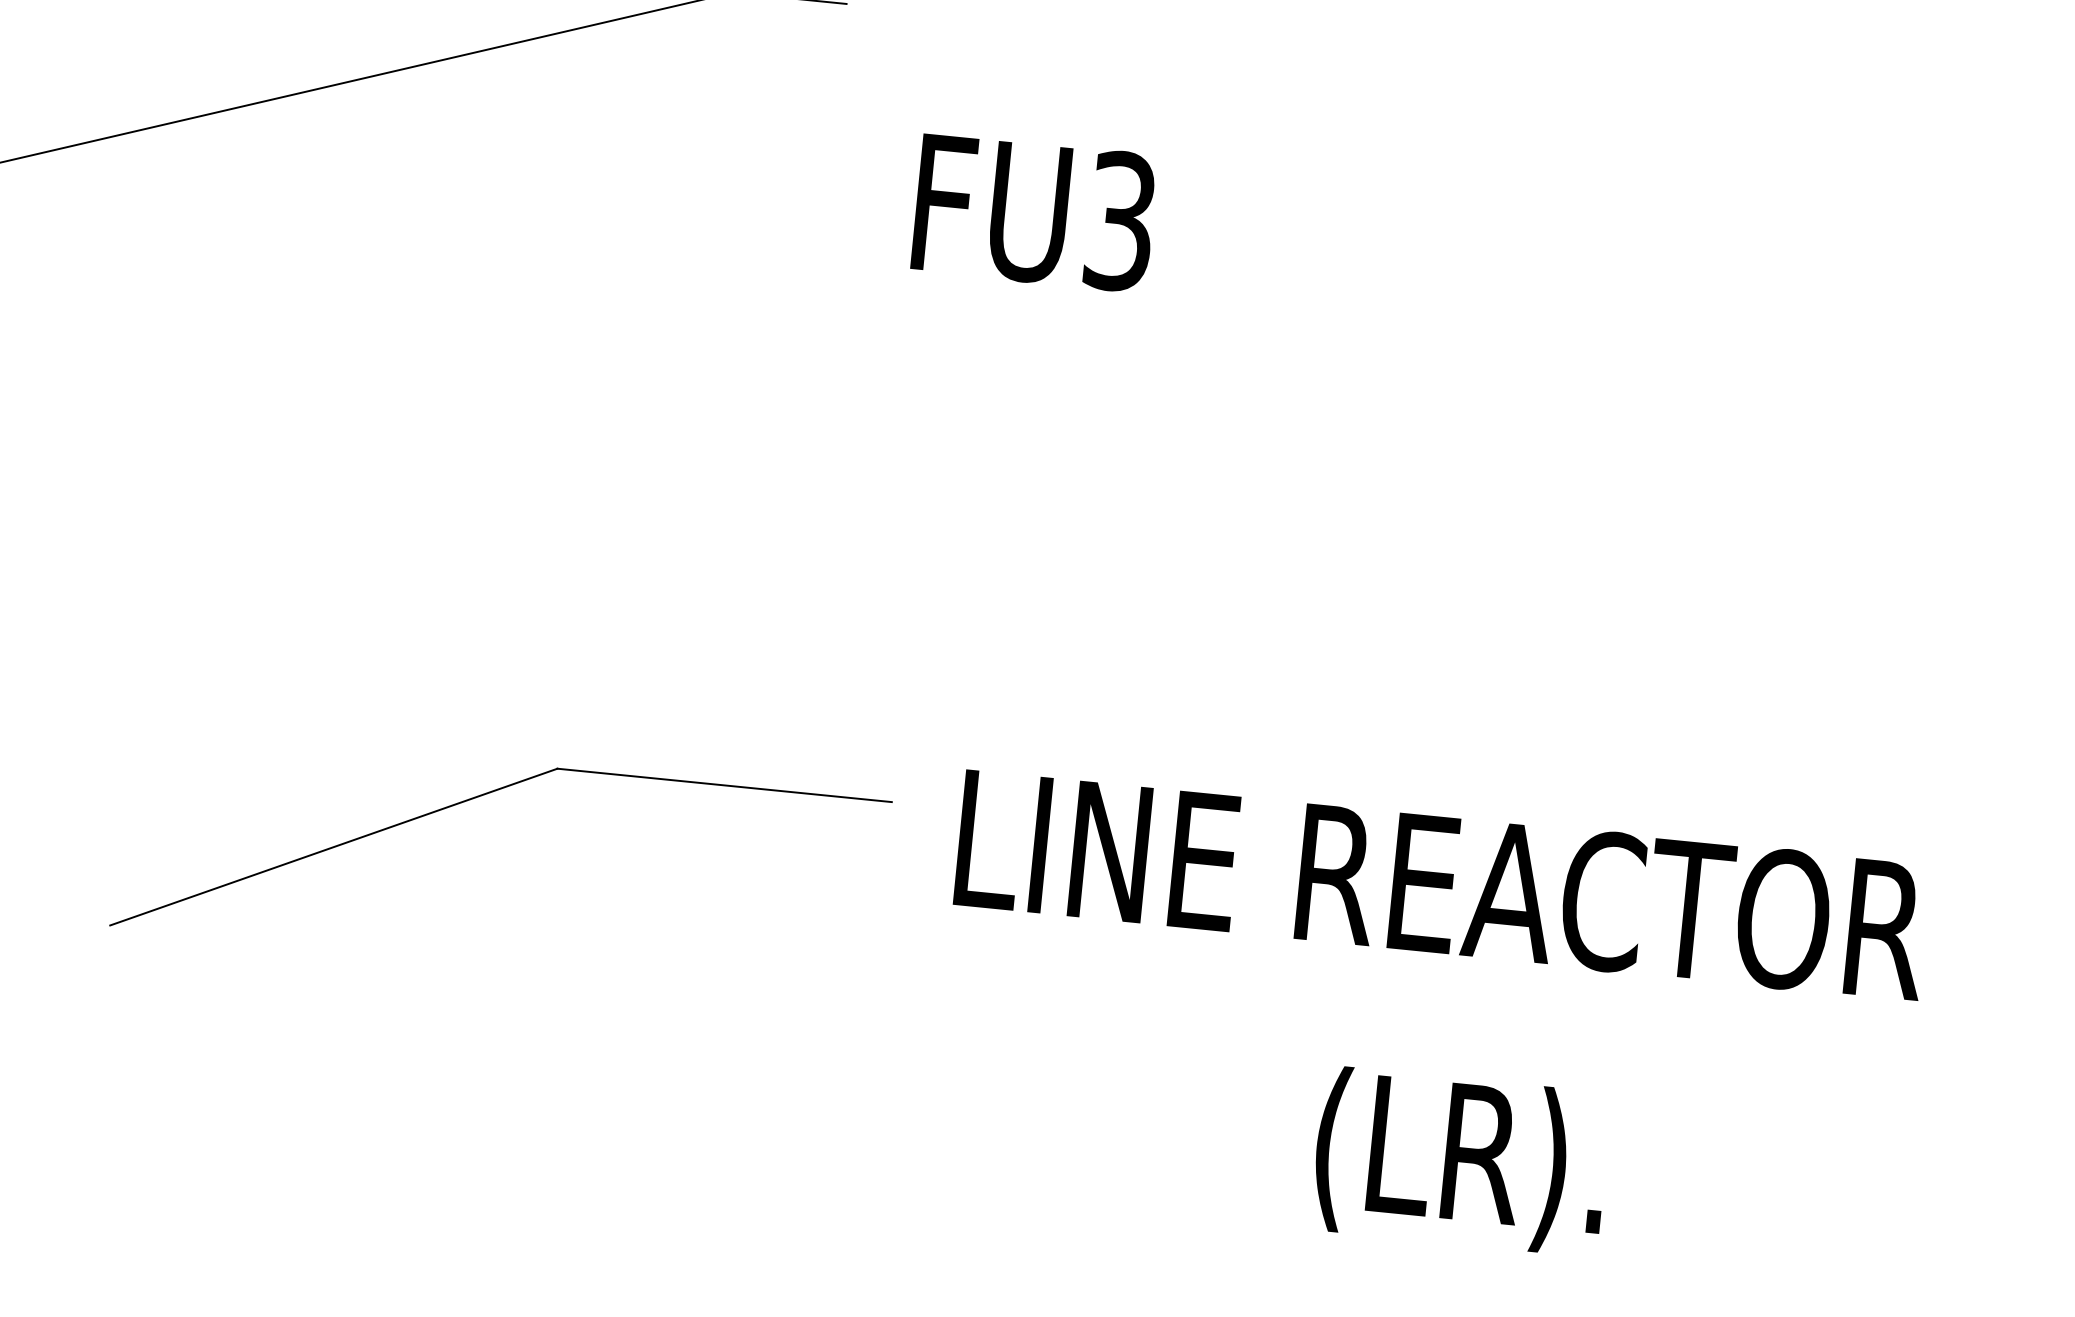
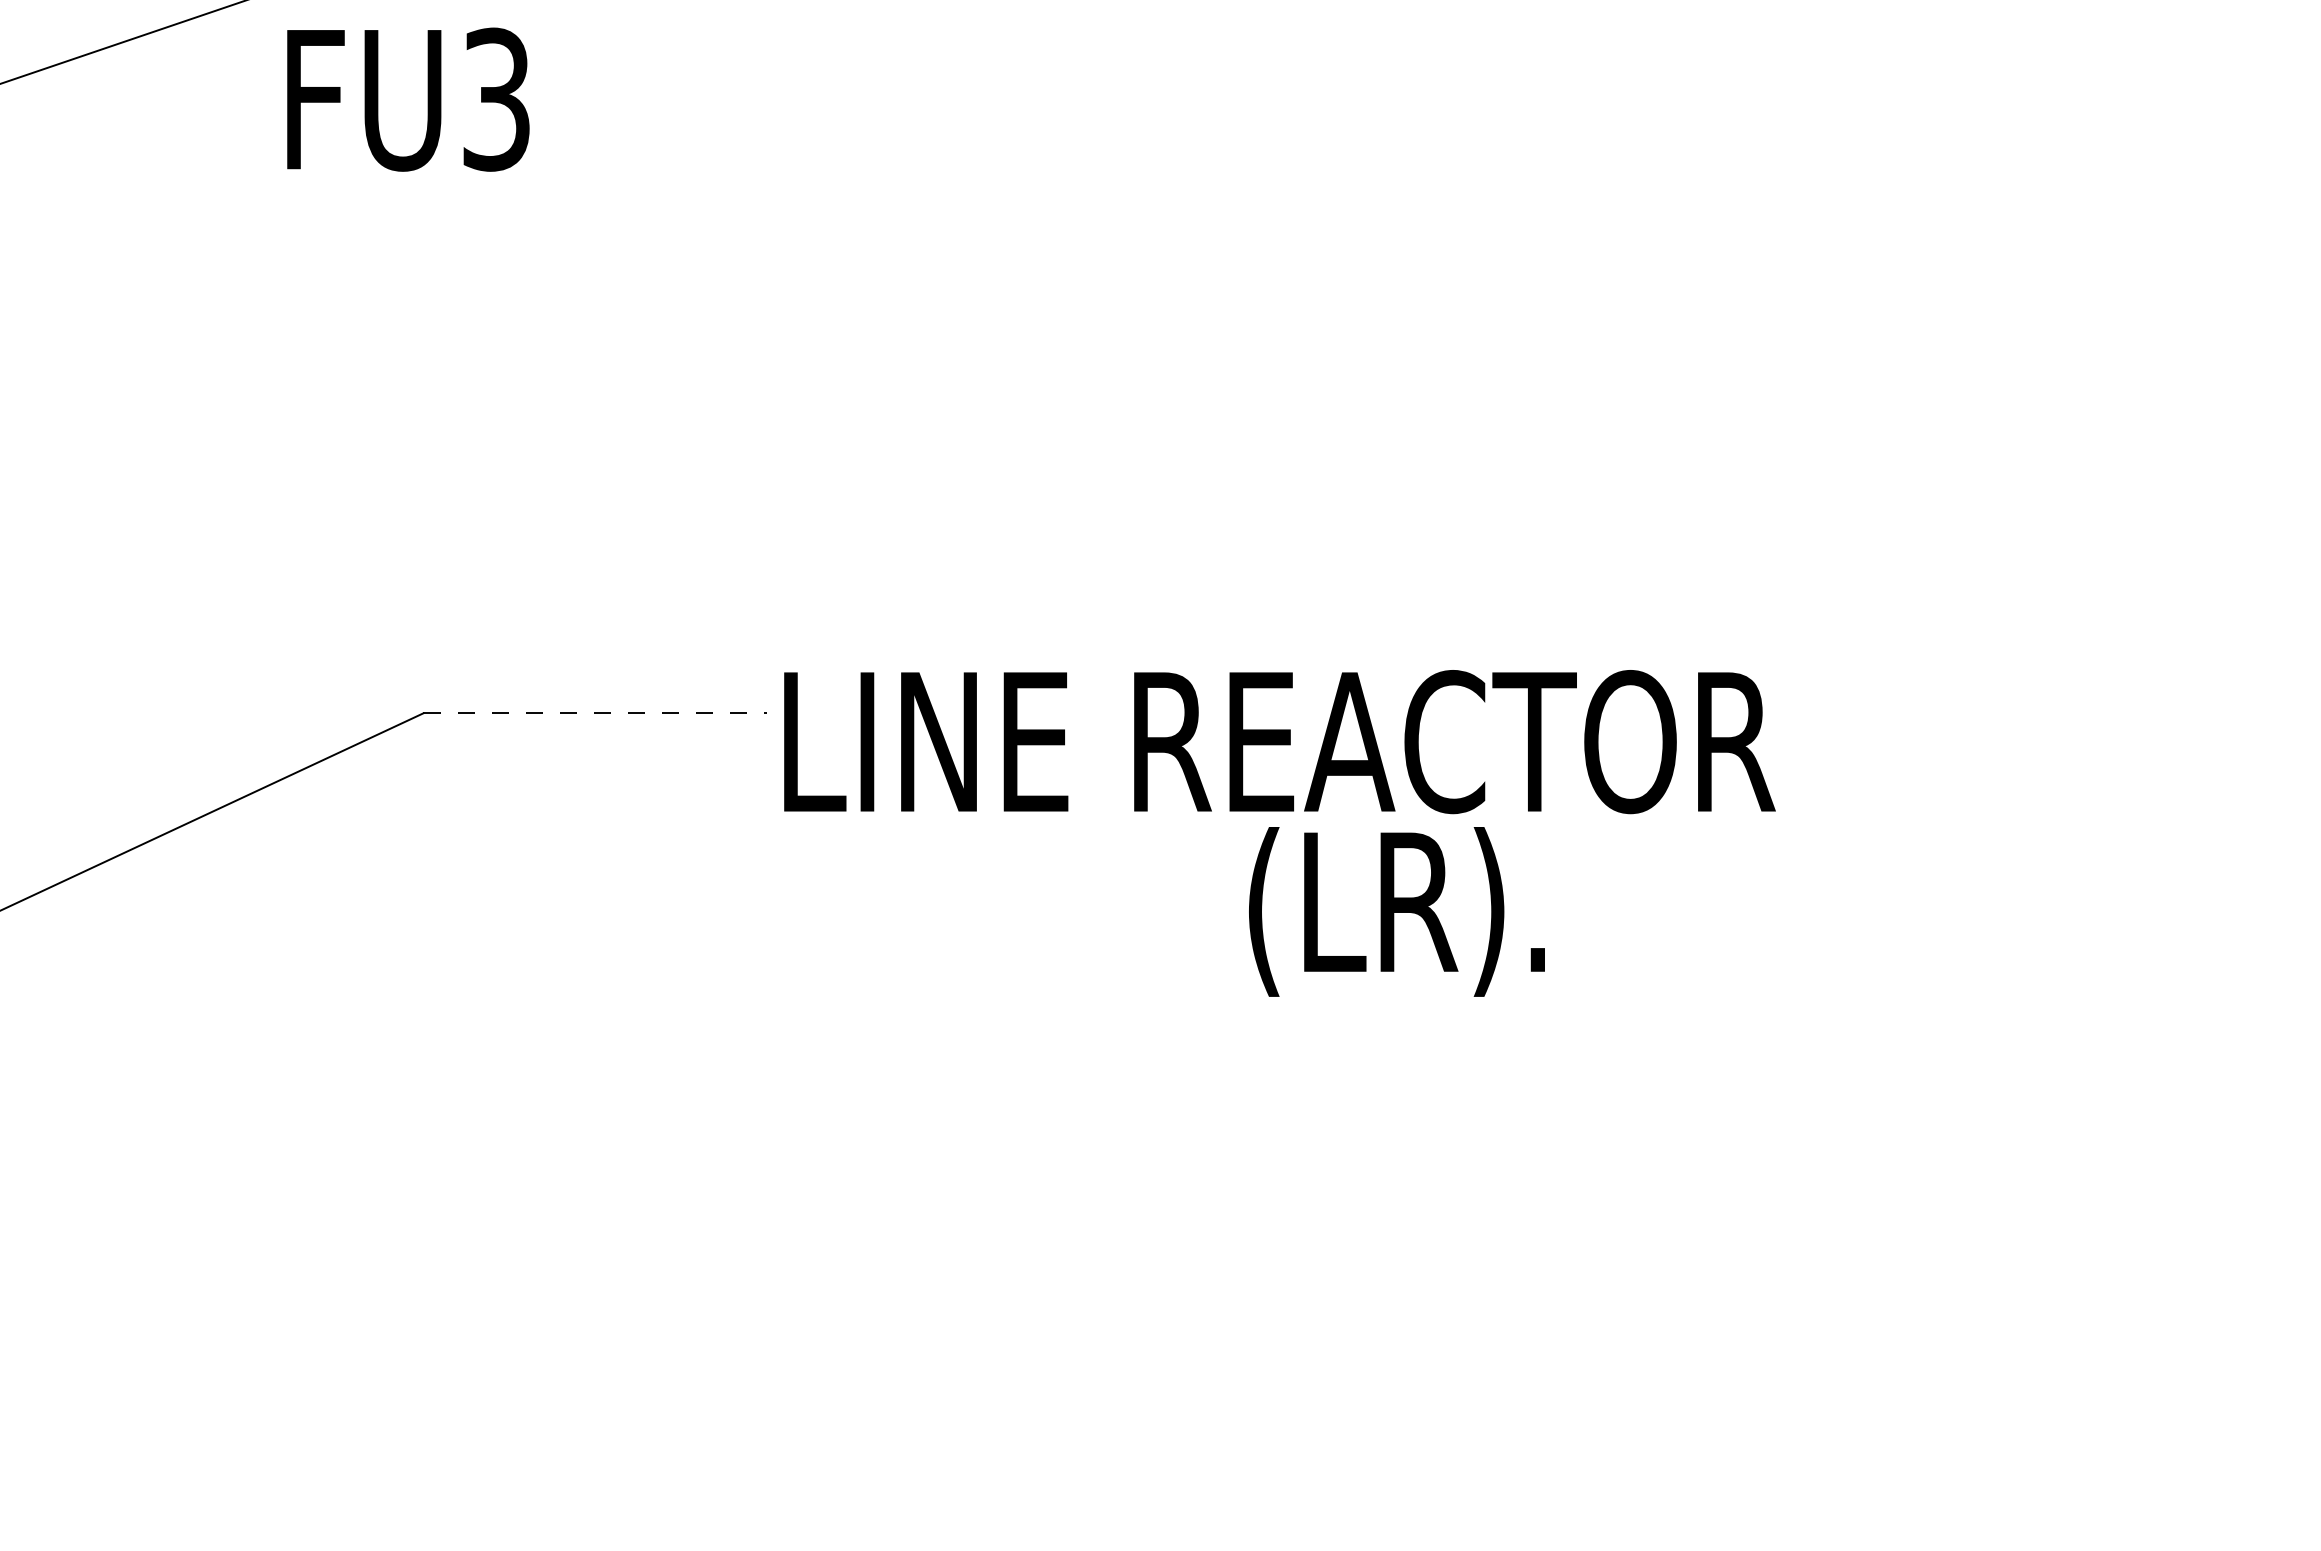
text: (1034, 212) -> (408, 99), moved
line: (724, 785) -> (595, 713), solid -> dashed
text: (1441, 885) -> (1279, 742), moved
text: (1460, 1160) -> (1396, 911), moved

